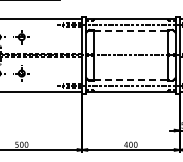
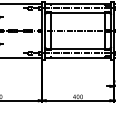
line: (130, 31) -> (77, 13), dashed -> solid
line: (130, 79) -> (77, 48), dashed -> solid

